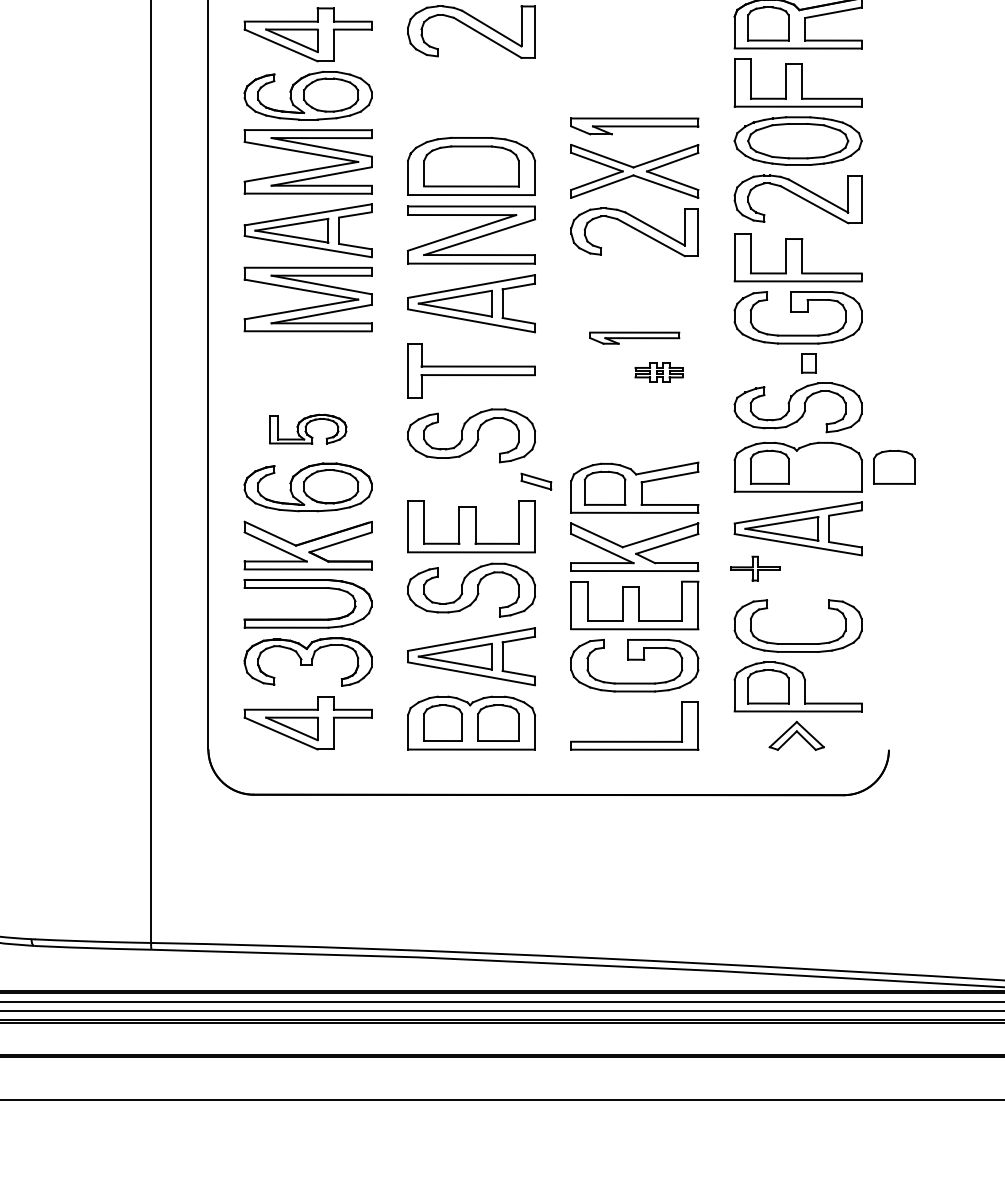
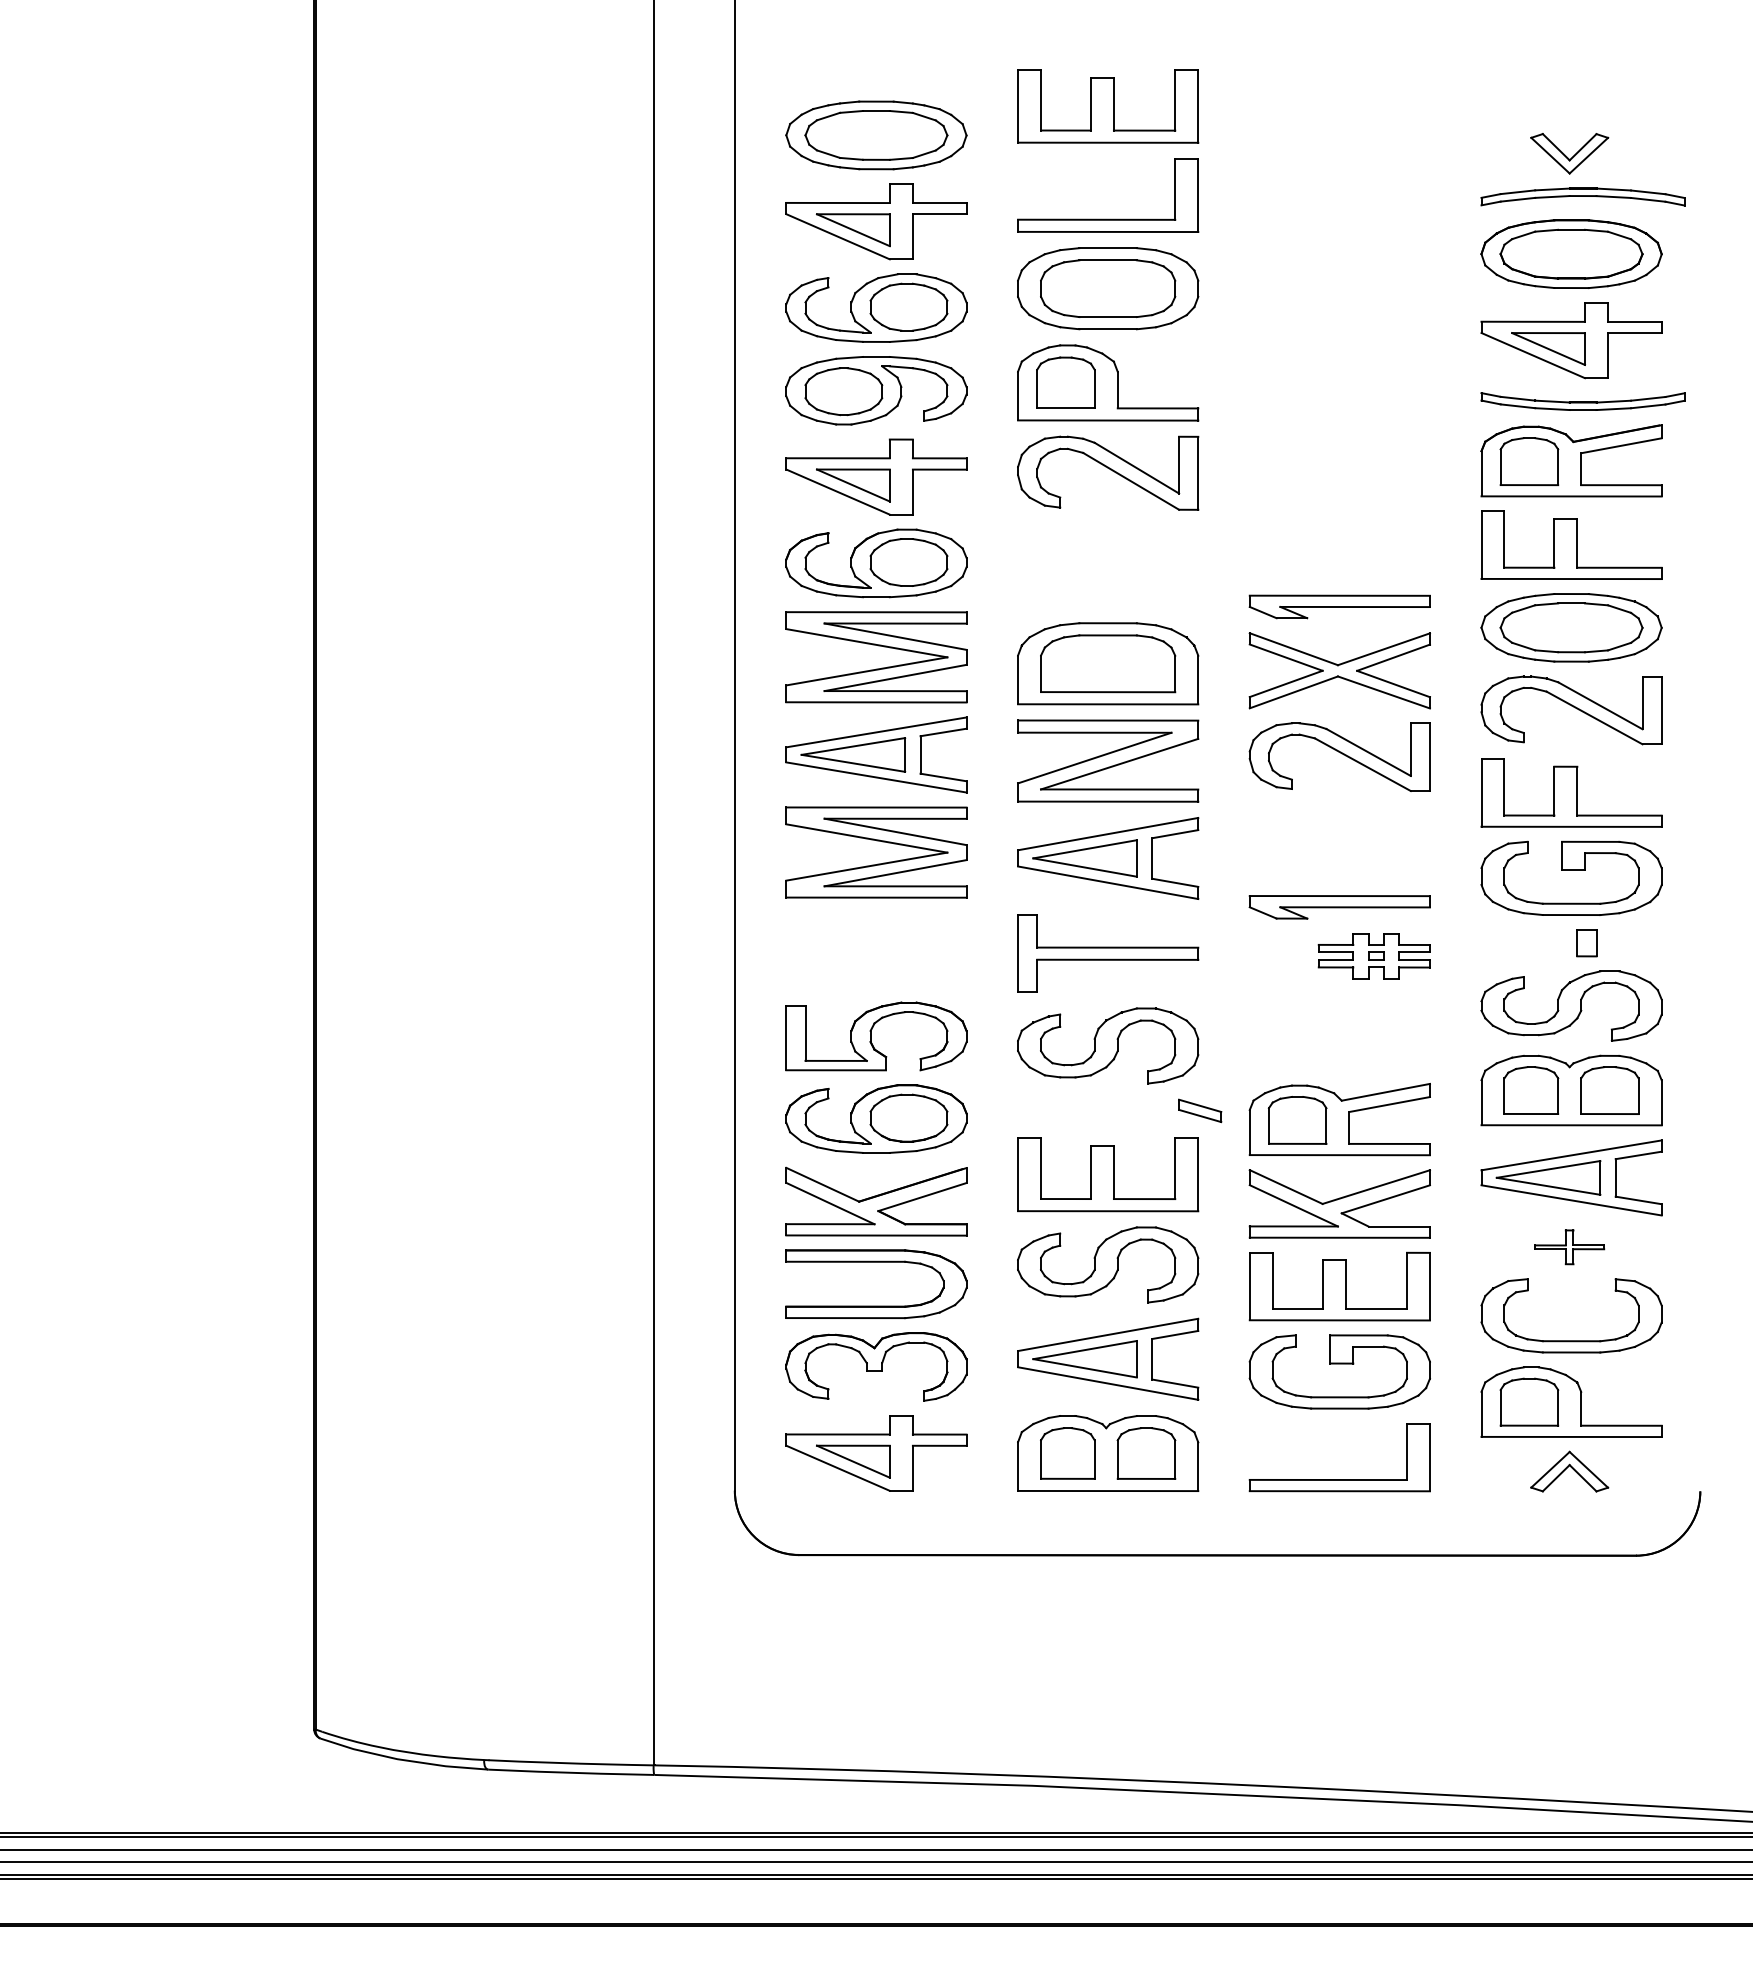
part: (634, 338) -> (1339, 907), size x1.43
part: (658, 372) -> (1373, 956), size x1.67
part: (308, 429) -> (876, 1036), size x1.67
part: (894, 467) -> (1609, 1090), moved
part: (755, 568) -> (1569, 1247), moved

